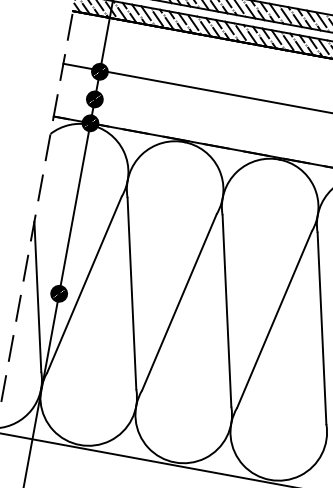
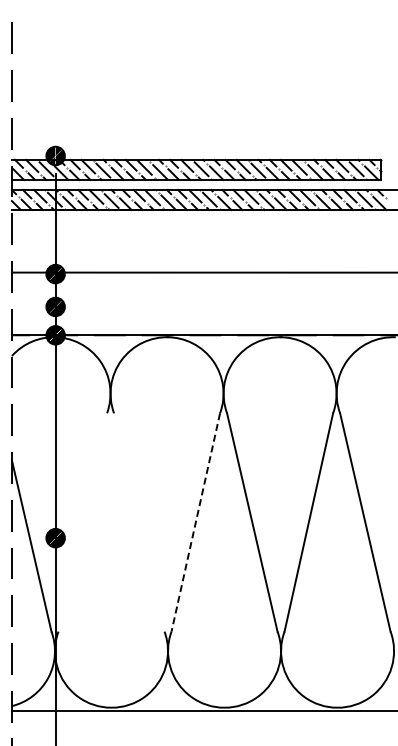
line: (84, 284) -> (82, 522), removed
line: (132, 293) -> (139, 522), removed
line: (179, 302) -> (195, 522), solid -> dashed

